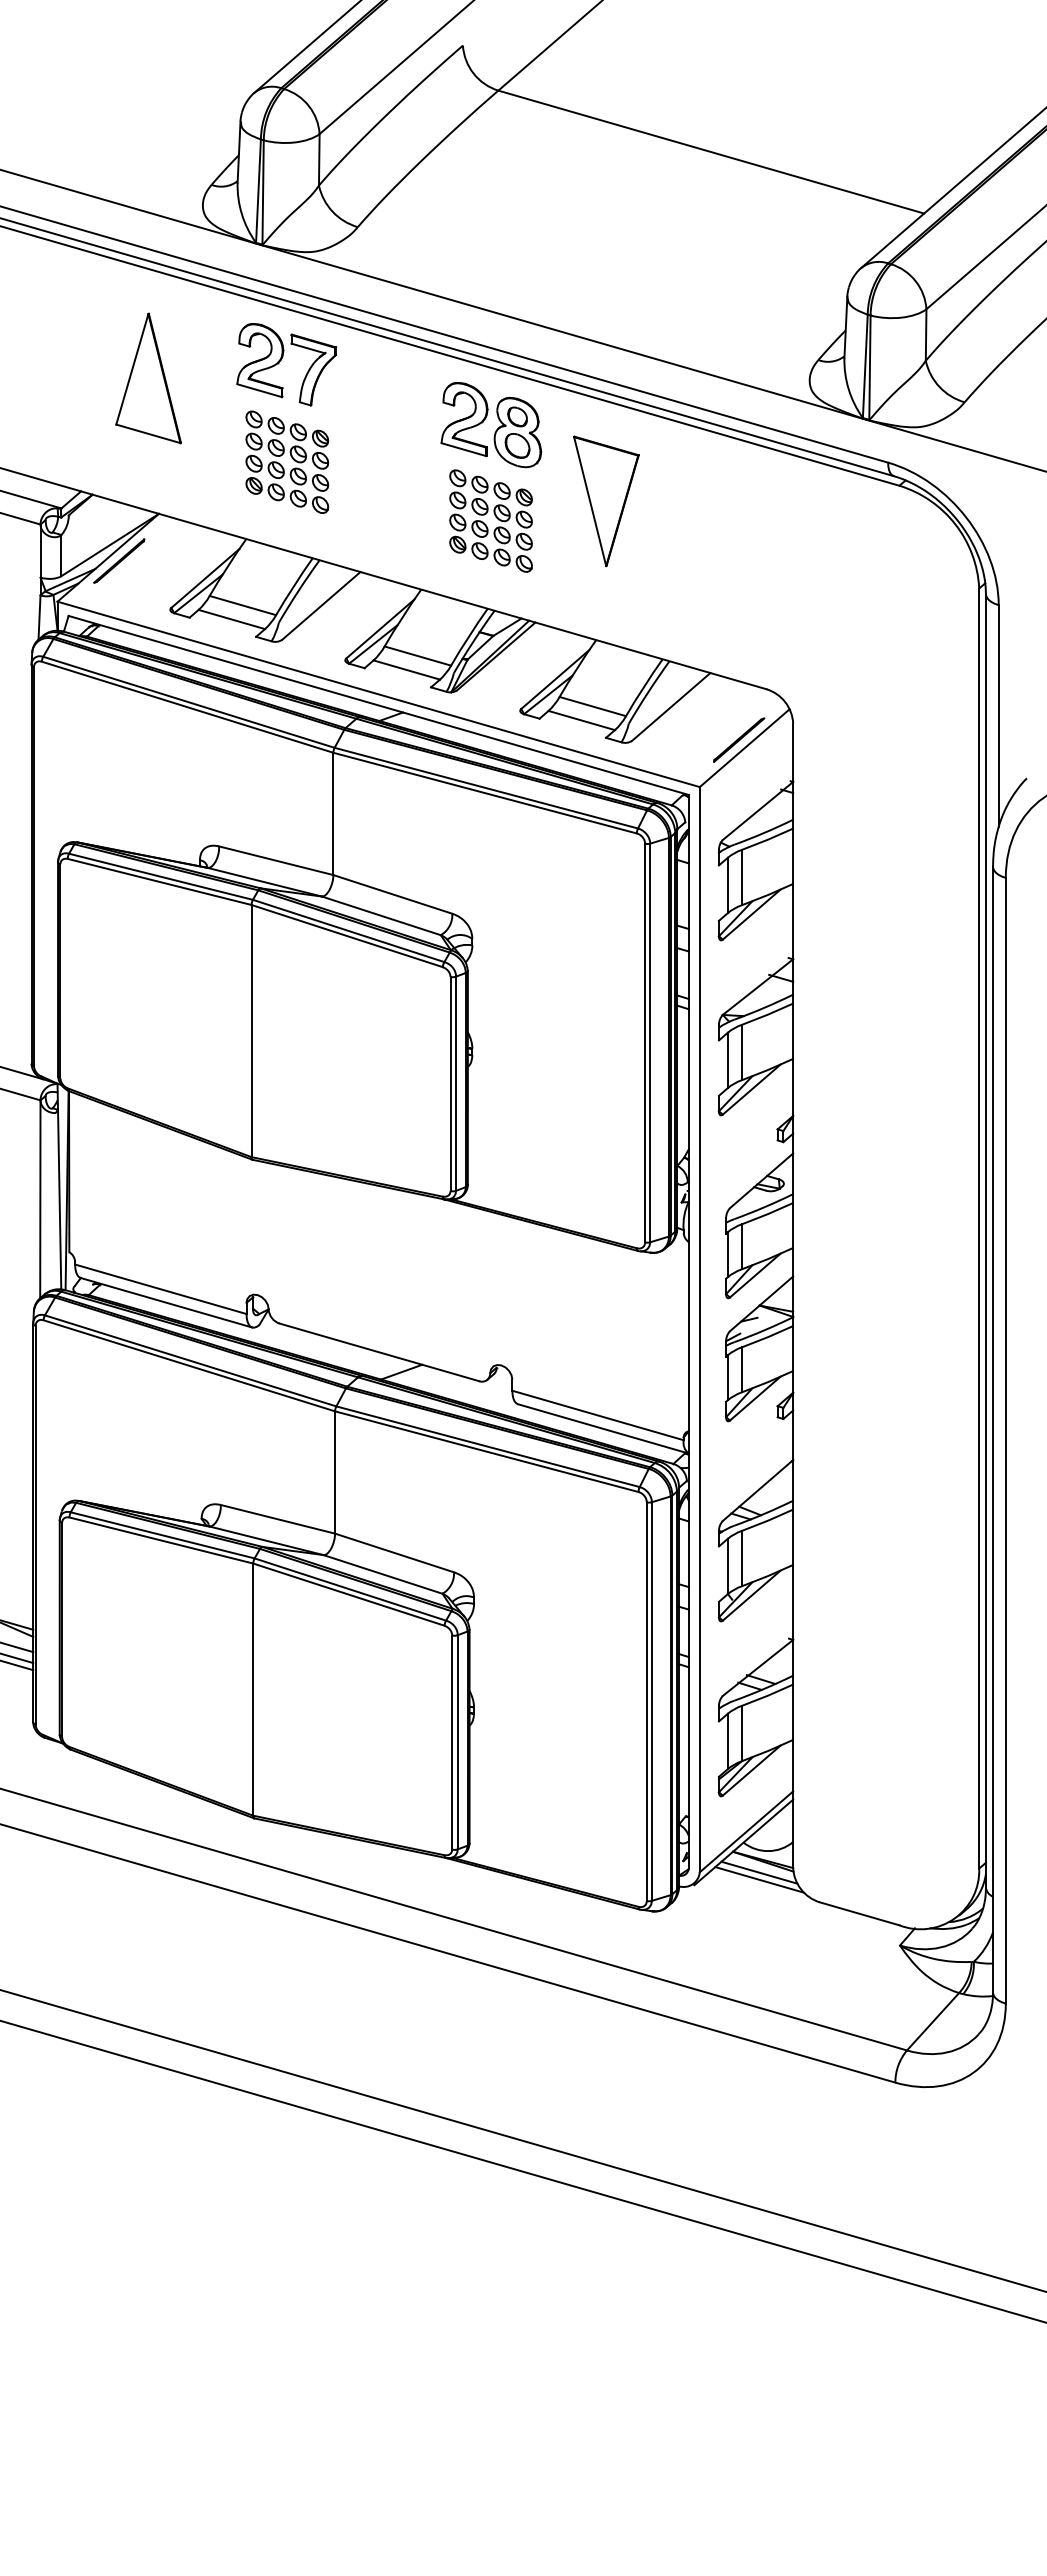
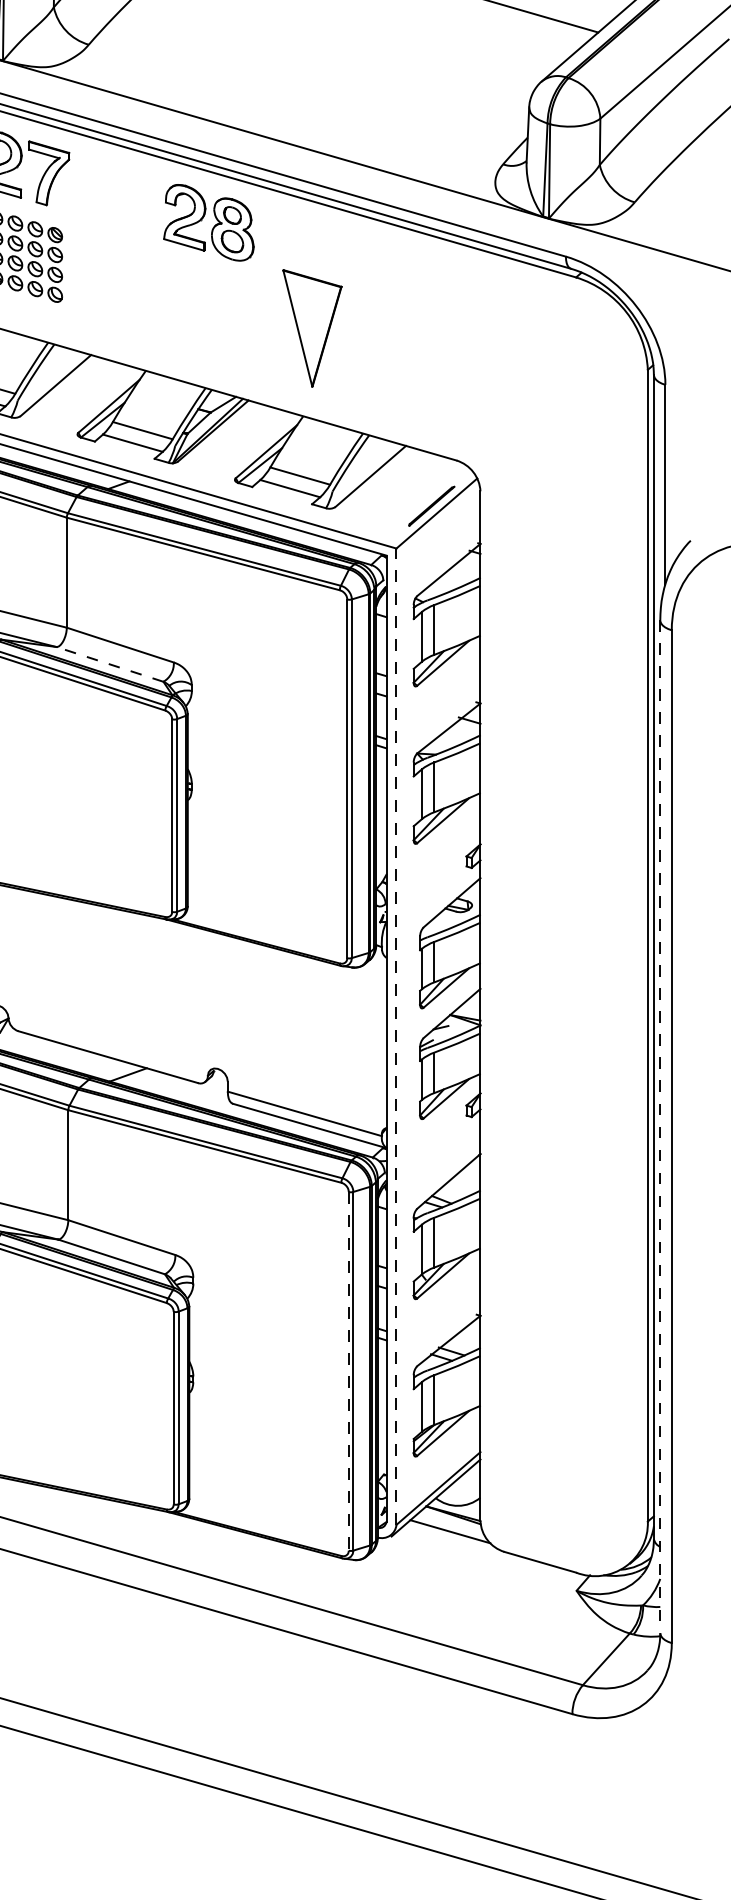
part: (606, 501) -> (312, 328), moved
part: (490, 520) -> (208, 308), removed
line: (381, 915) -> (110, 664), solid -> dashed
line: (699, 1329) -> (396, 1036), solid -> dashed
line: (993, 1429) -> (660, 1126), solid -> dashed
line: (646, 1702) -> (348, 1372), solid -> dashed
line: (759, 1872) -> (450, 1525), removed

